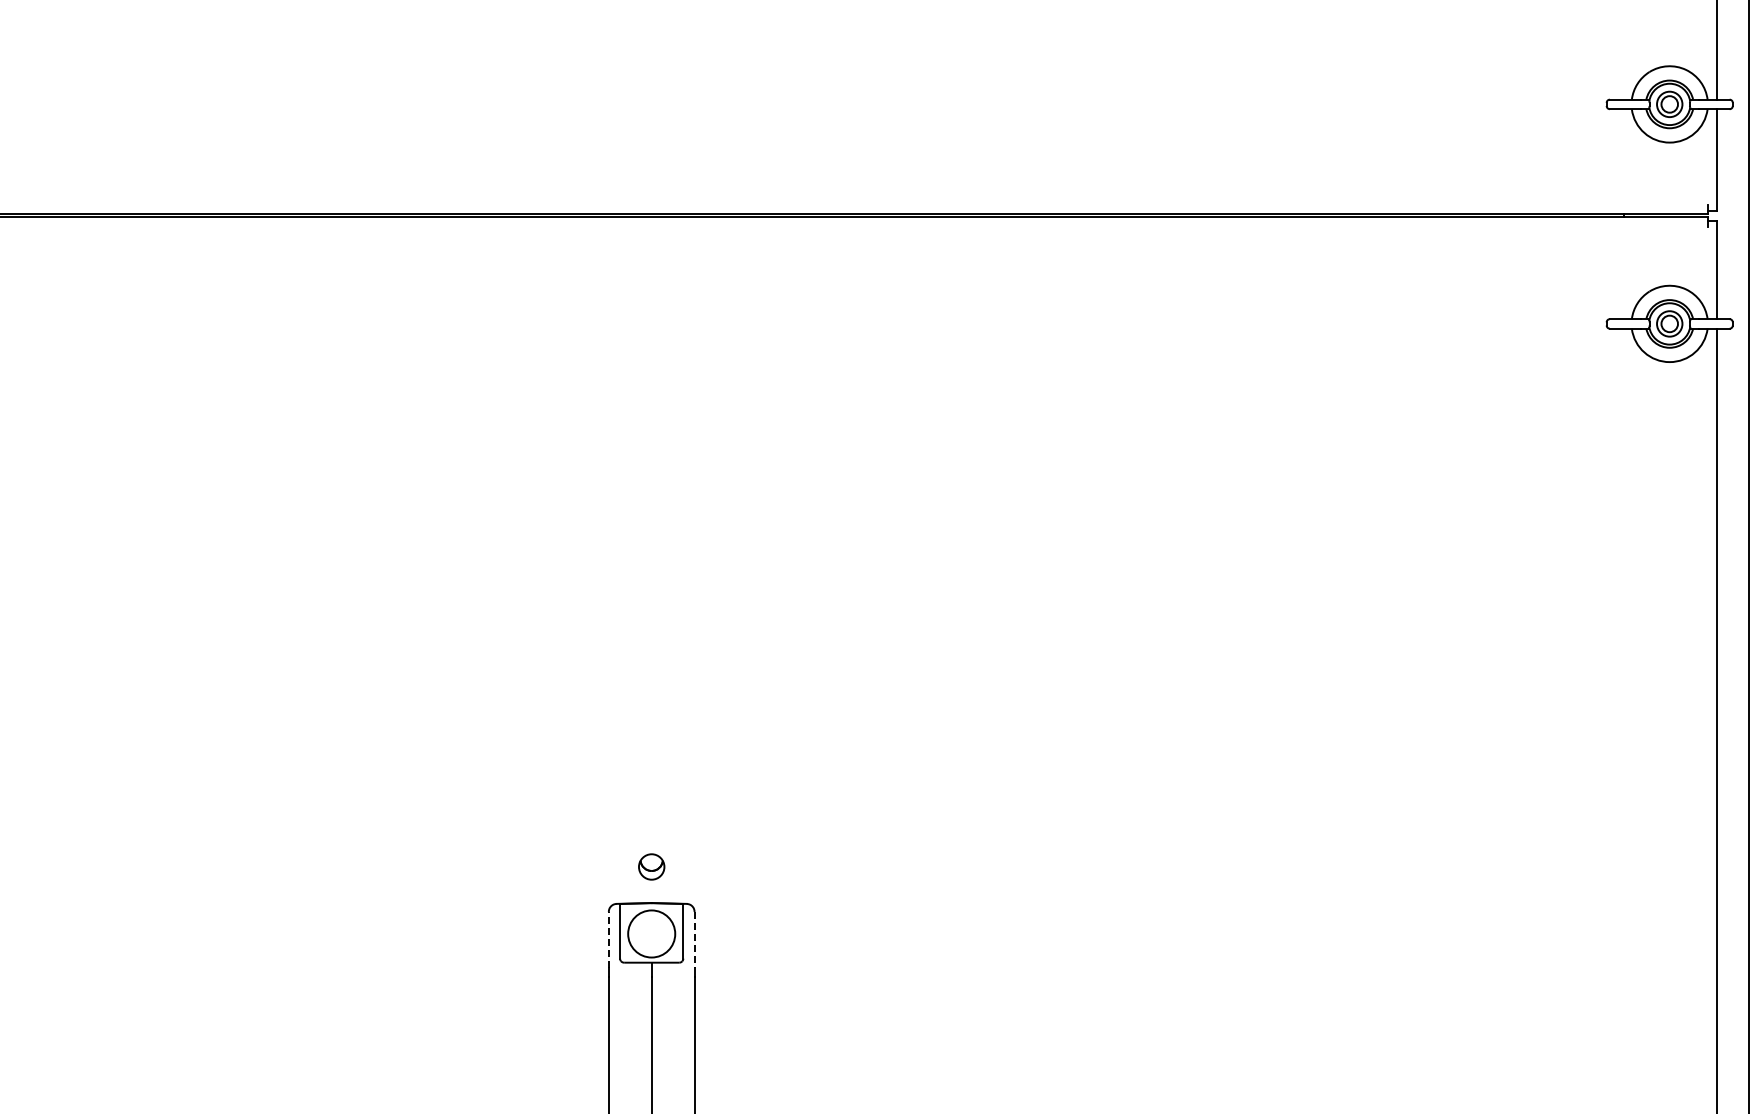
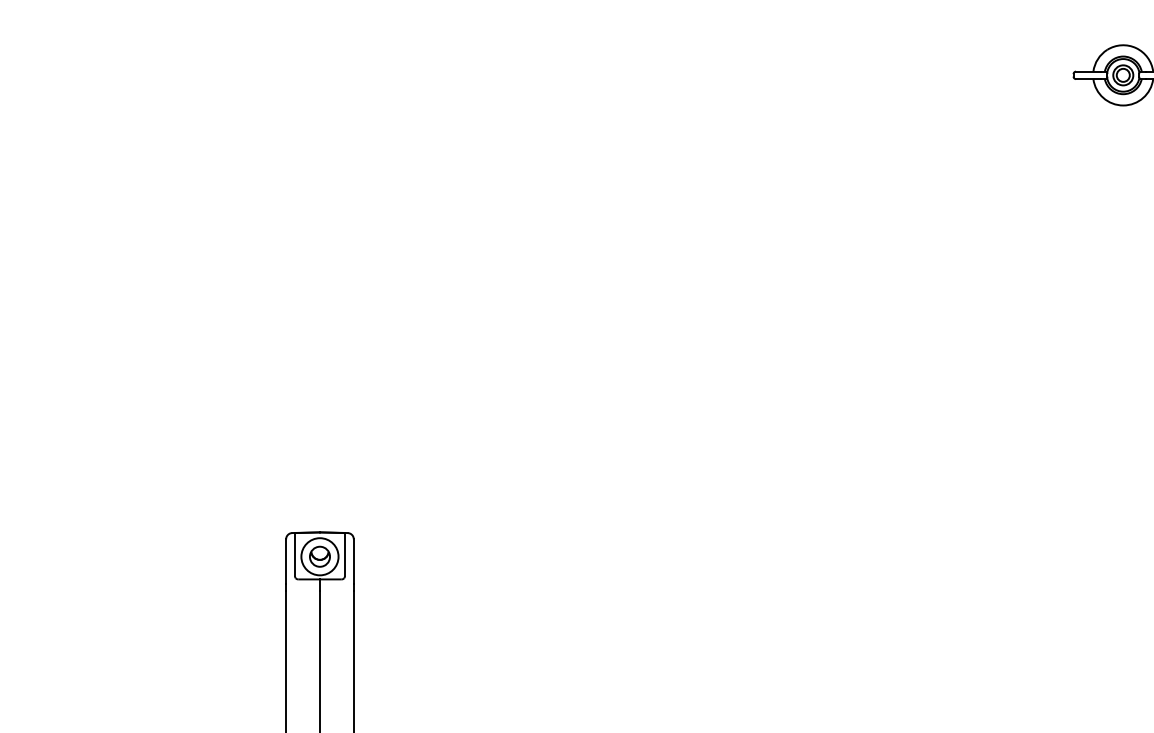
part: (651, 866) -> (319, 556), moved
line: (608, 939) -> (285, 561), dashed -> solid
line: (694, 939) -> (353, 561), dashed -> solid

